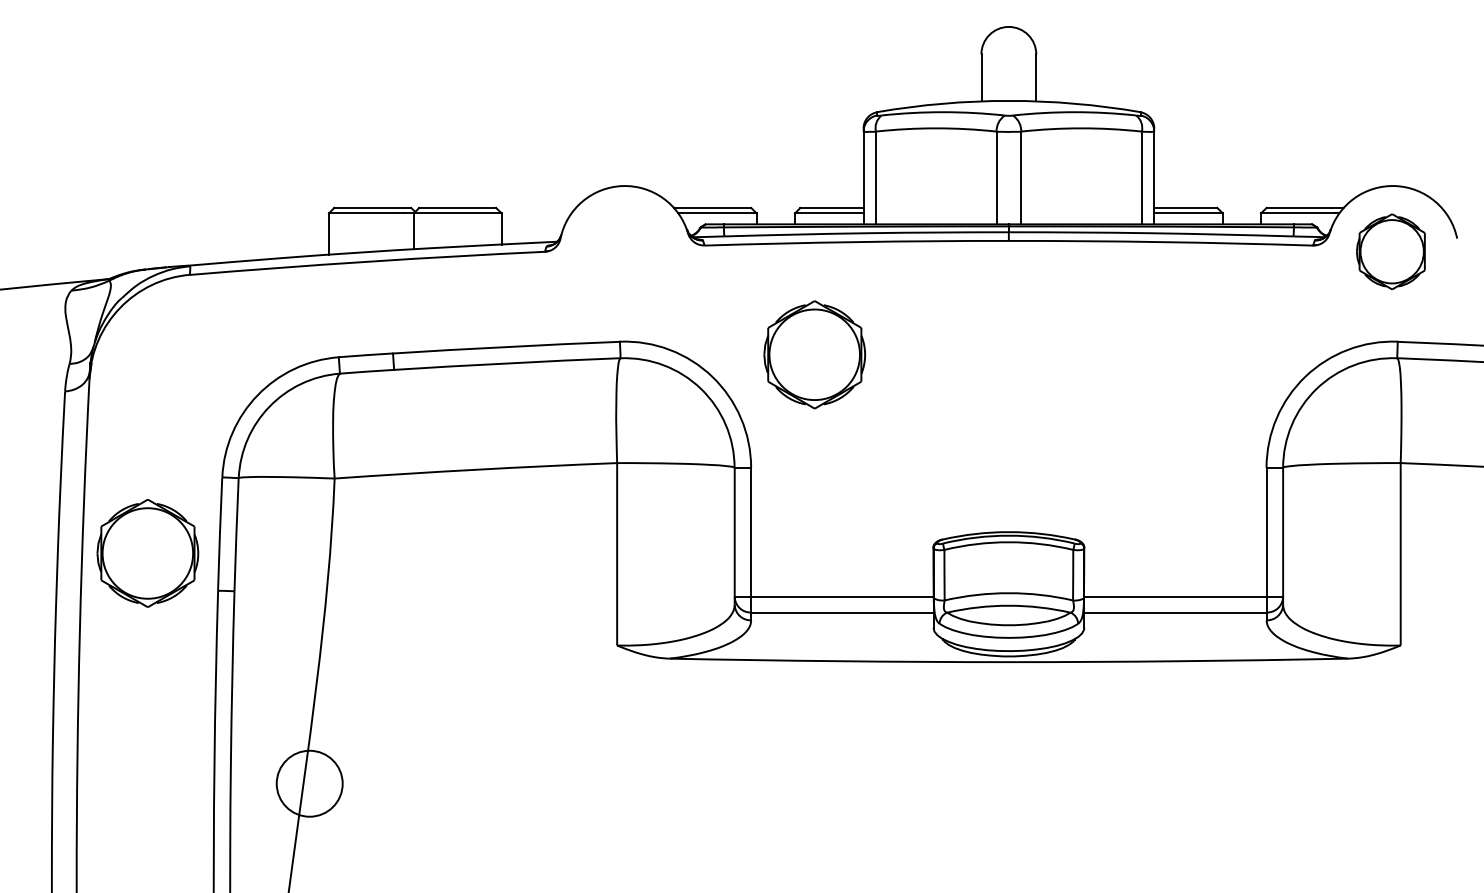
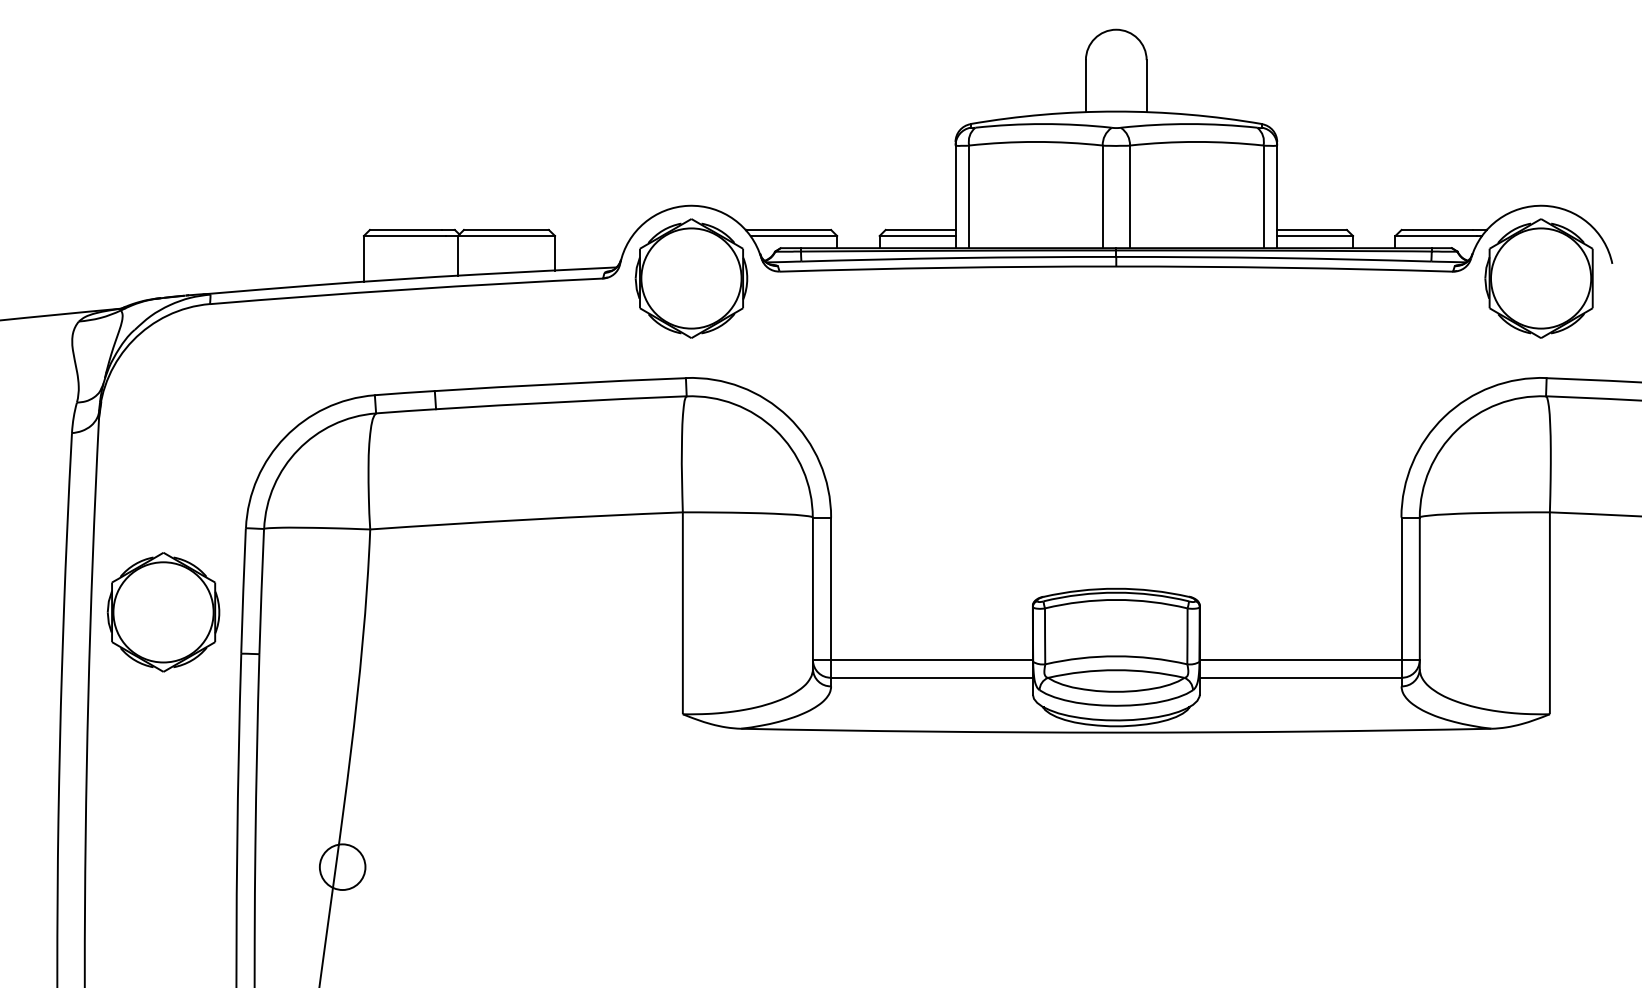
part: (1390, 251) -> (1538, 278), size x1.43
part: (814, 354) -> (691, 278), moved
circle: (309, 784) -> (342, 867), size x0.62

